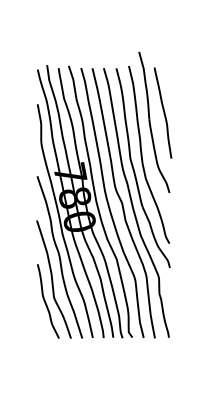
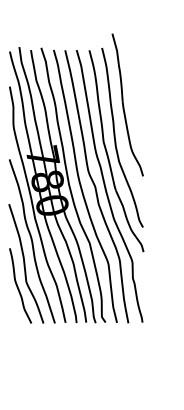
curve: (163, 112) -> (137, 94), removed

